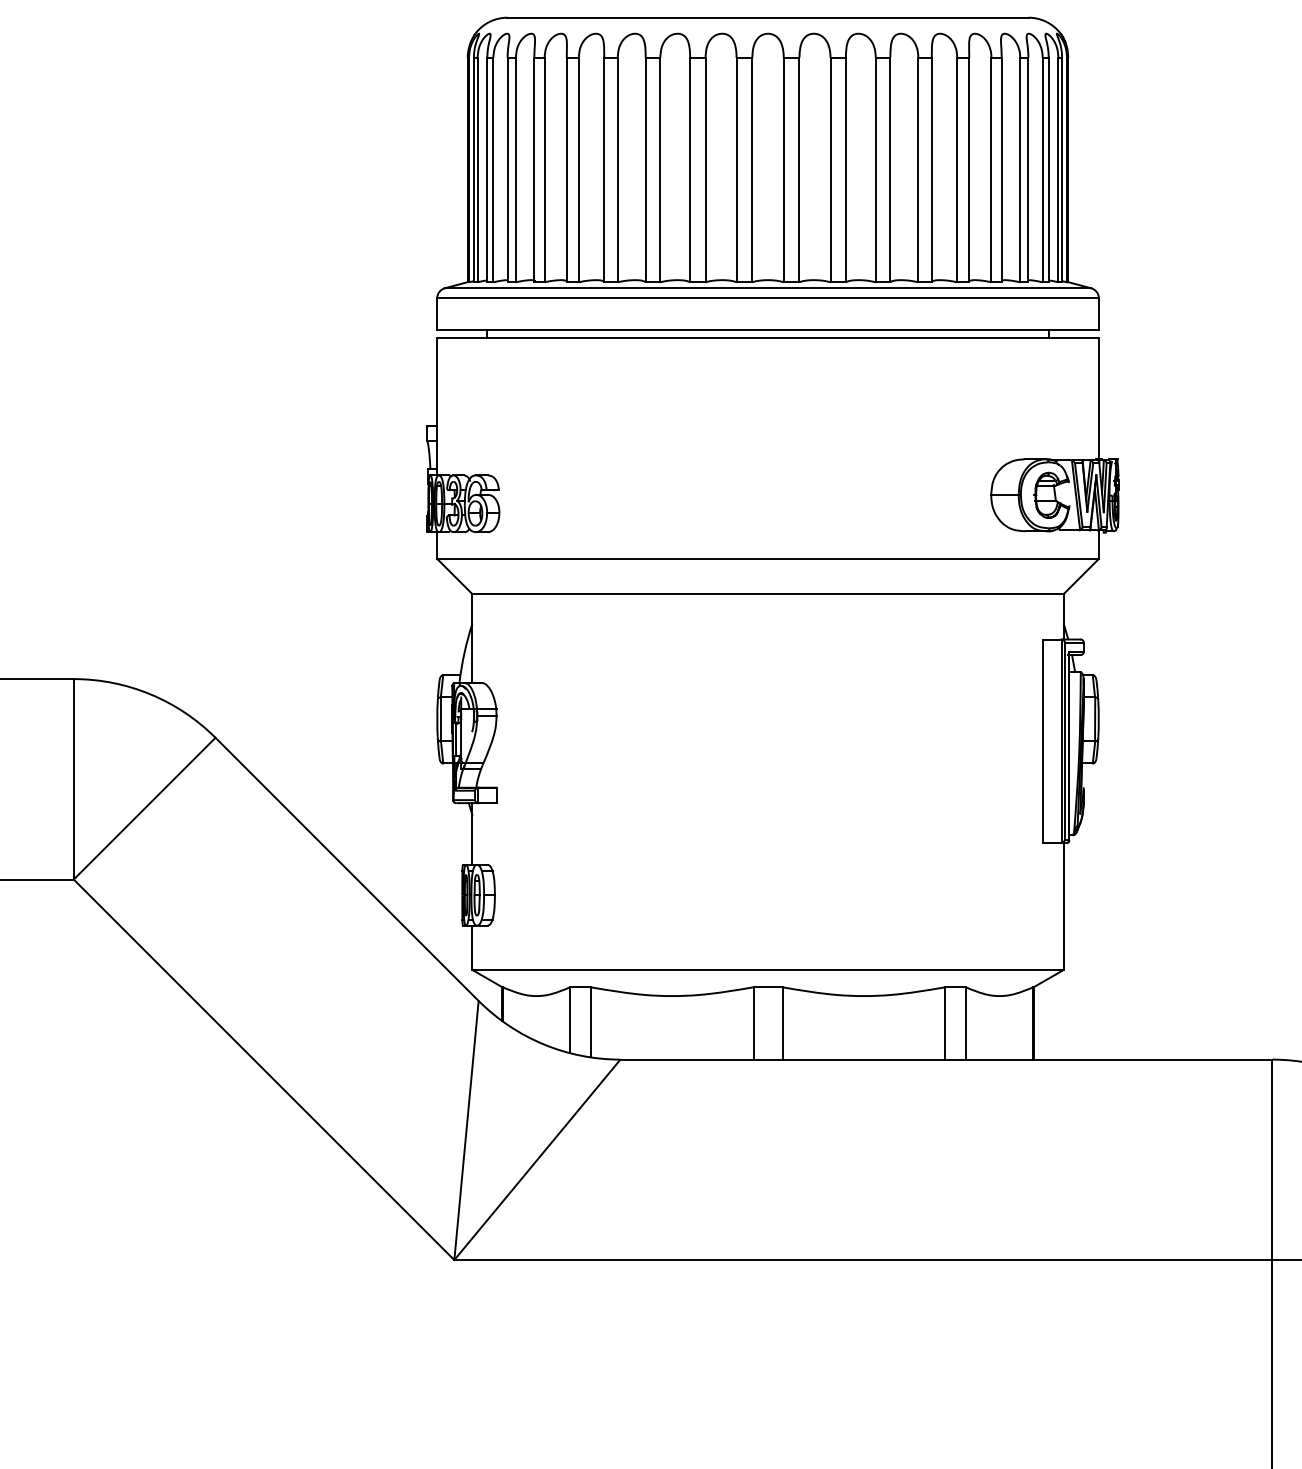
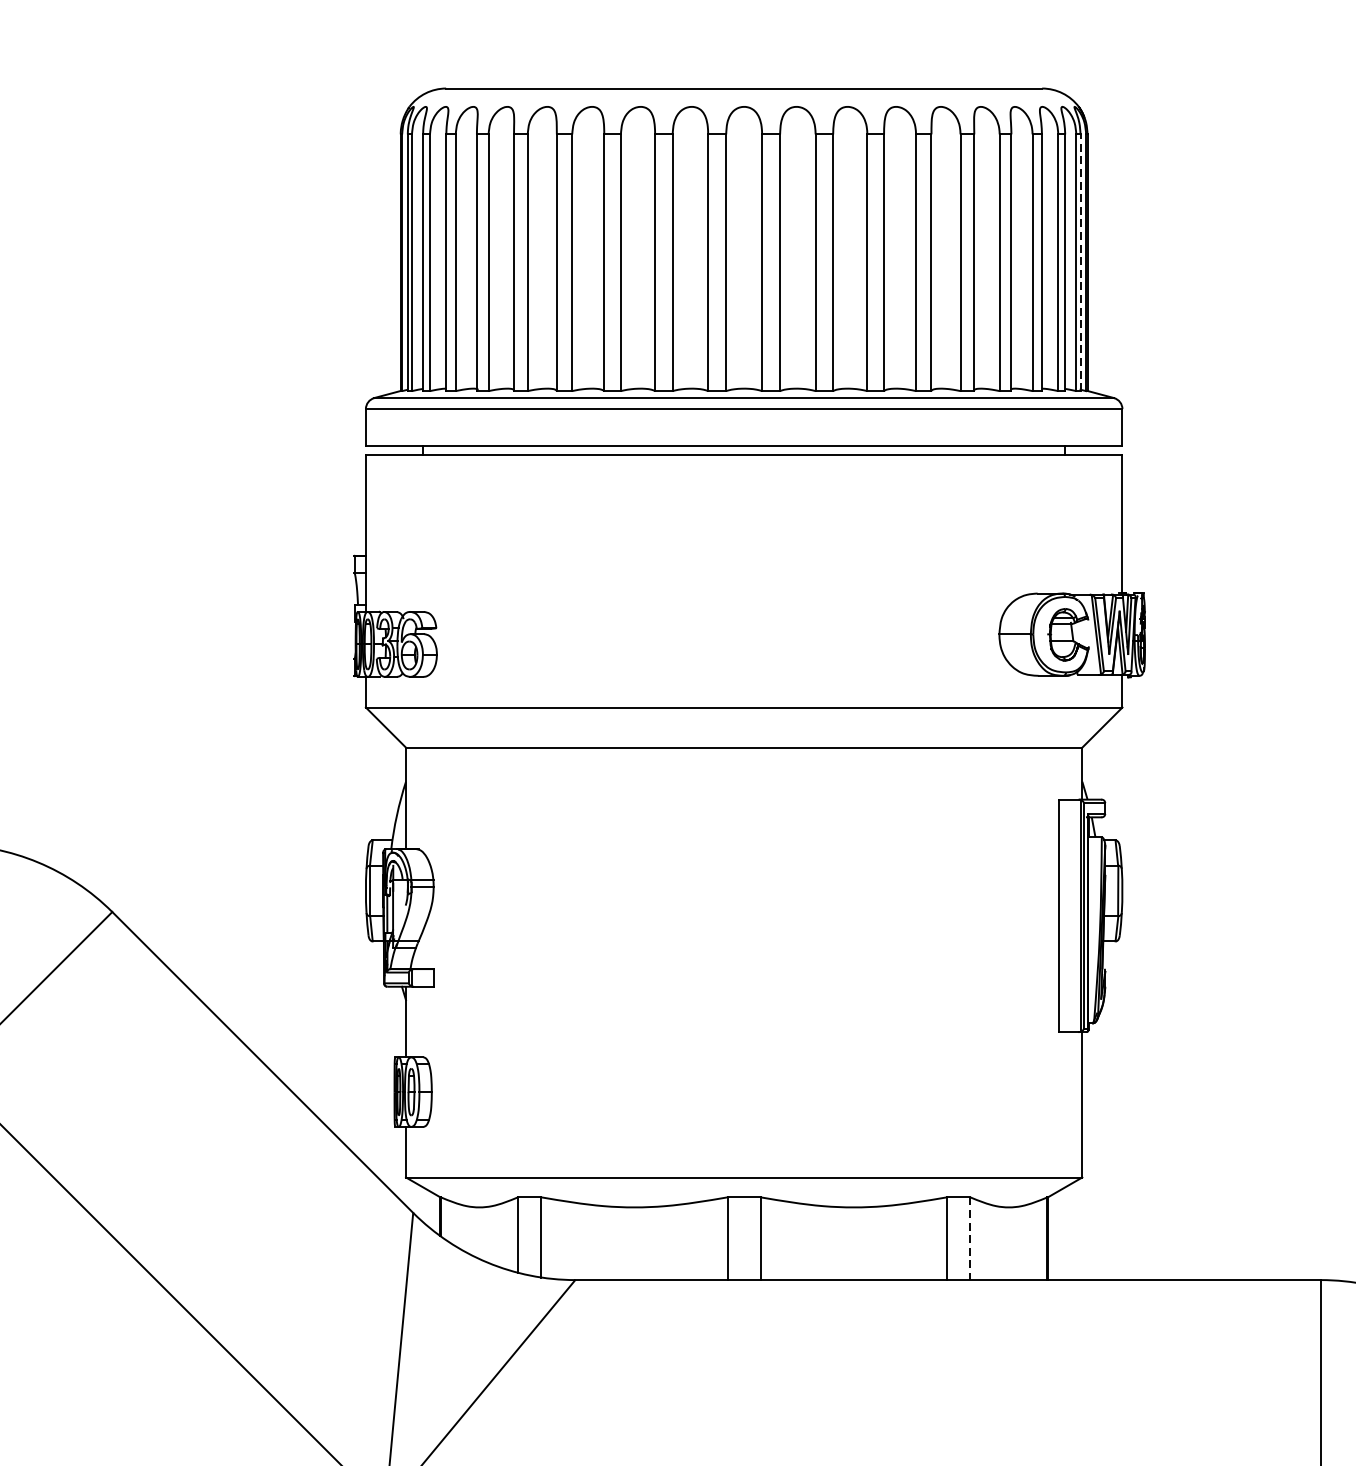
line: (1062, 169) -> (1080, 262), solid -> dashed
line: (965, 1023) -> (969, 1238), solid -> dashed

